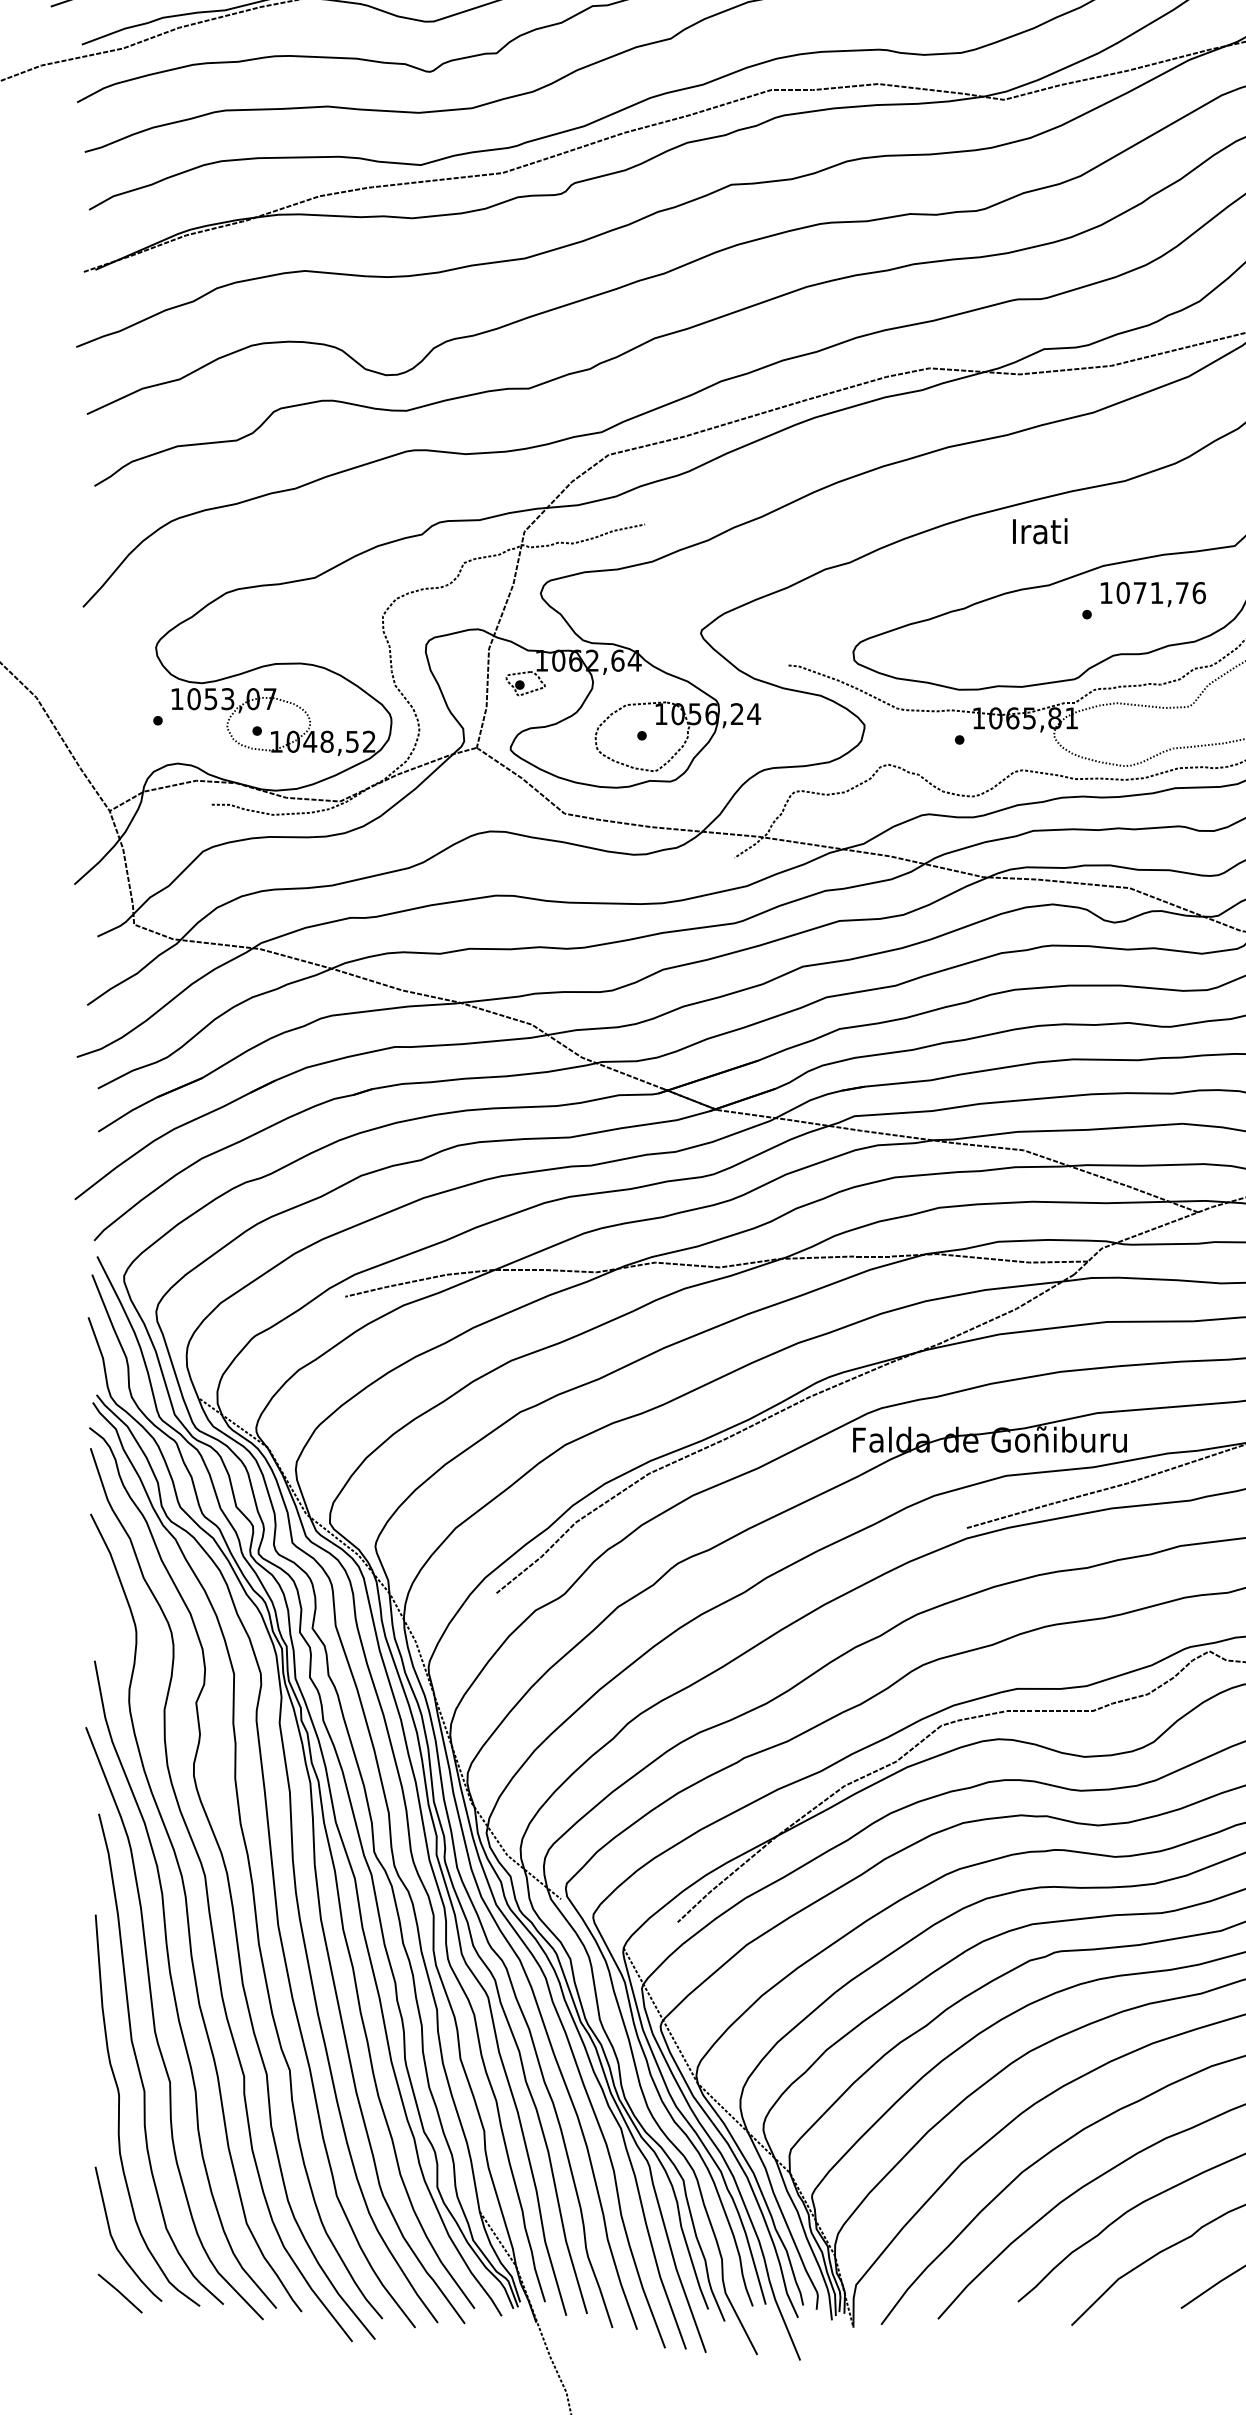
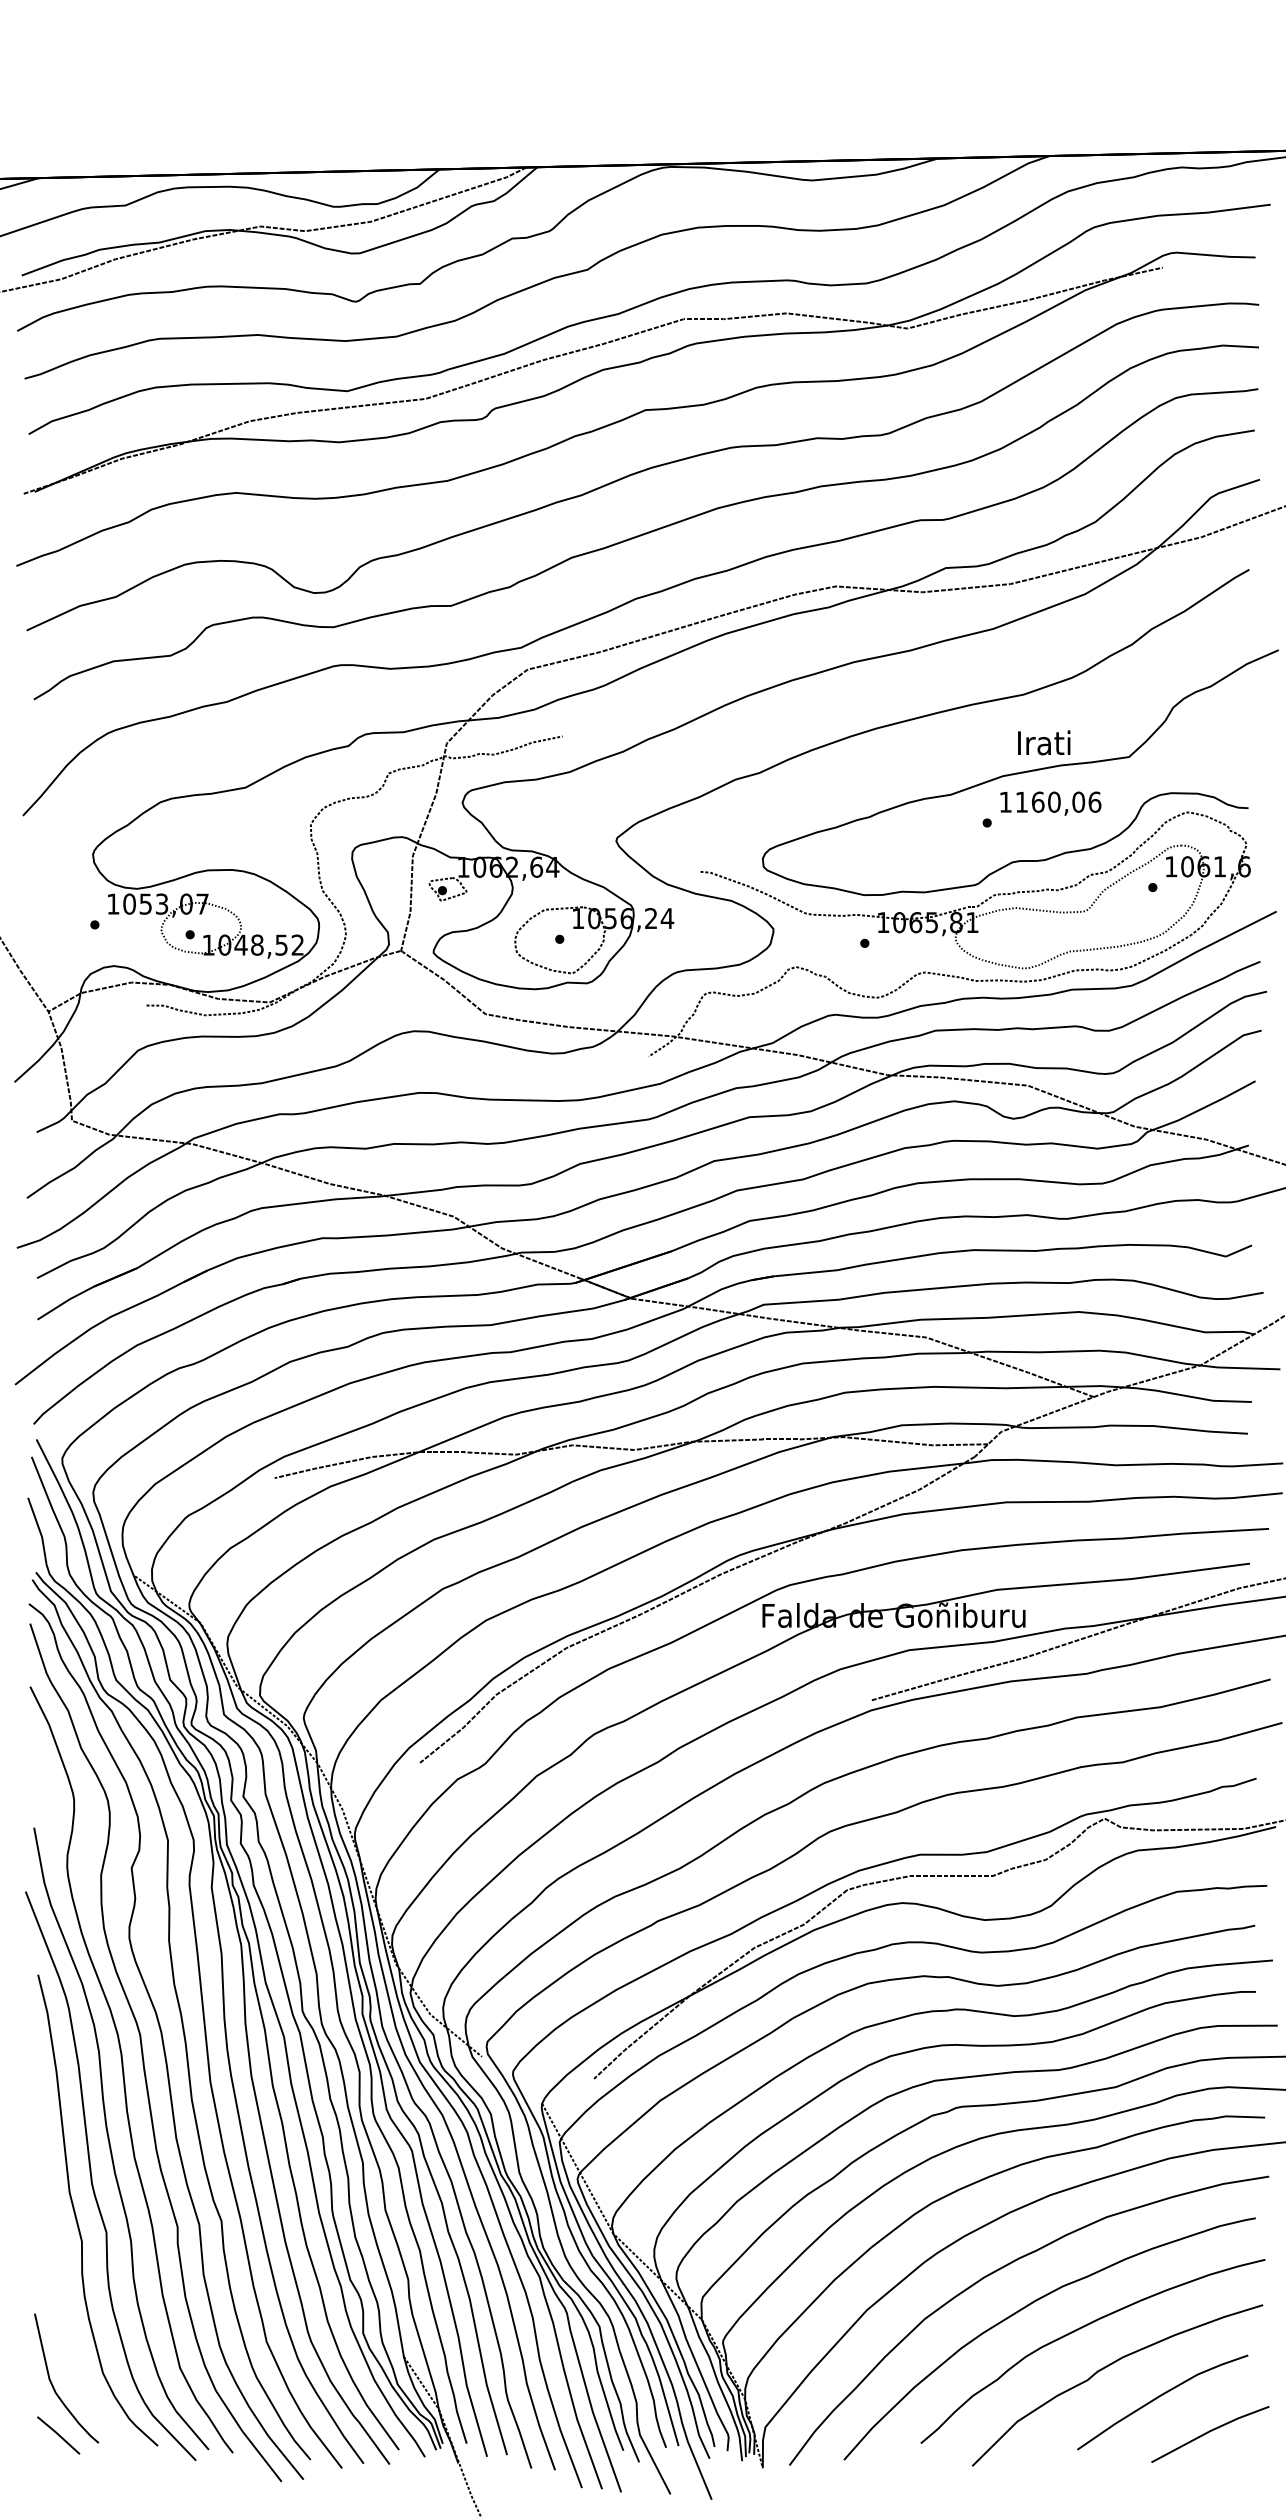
text: (1040, 530) -> (1044, 742), moved
text: (1152, 592) -> (1050, 801), 1071,76 -> 1160,06
curve: (120, 2110) -> (58, 2259), removed

